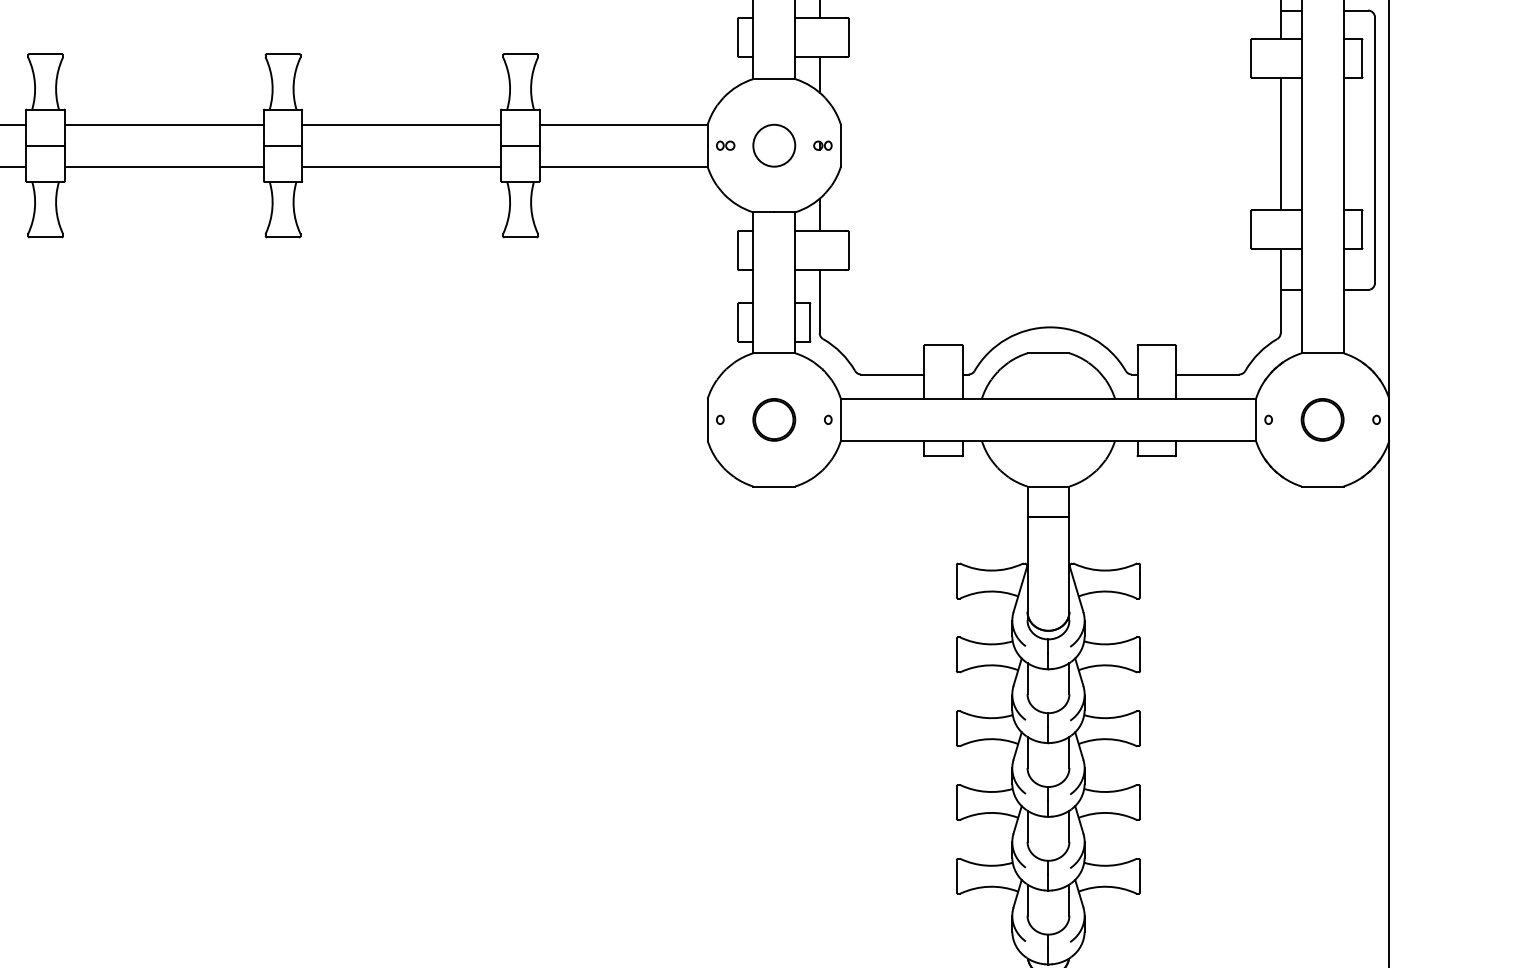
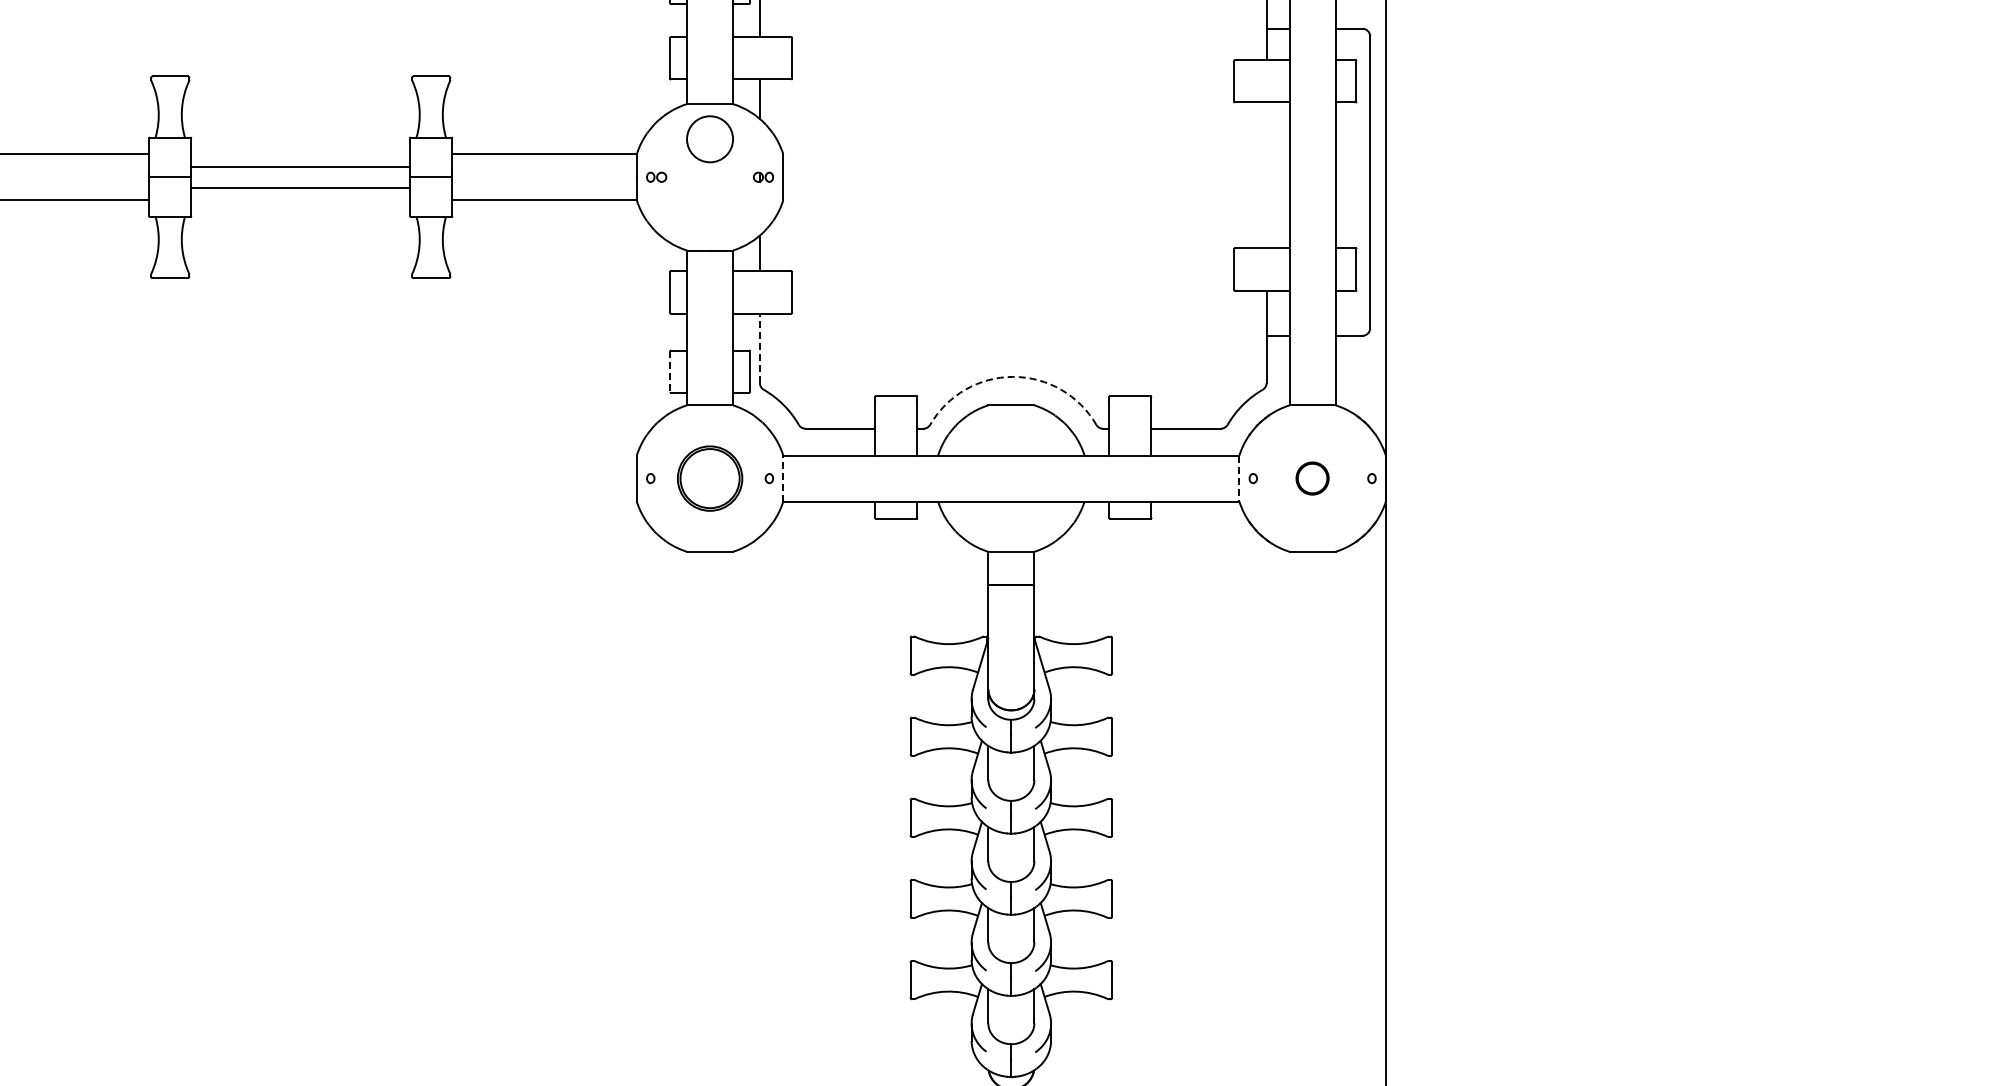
line: (401, 124) -> (300, 188), moved
line: (1280, 144) -> (1266, 175), removed
circle: (773, 145) -> (709, 139), moved
line: (401, 166) -> (300, 167), moved
line: (819, 301) -> (759, 348), solid -> dashed
line: (738, 323) -> (670, 372), solid -> dashed
arc: (1050, 327) -> (1013, 376), solid -> dashed
part: (773, 419) -> (709, 478), size x1.4
line: (841, 419) -> (783, 478), solid -> dashed
part: (1322, 419) -> (1312, 478), size x0.7
line: (1256, 420) -> (1239, 479), solid -> dashed

